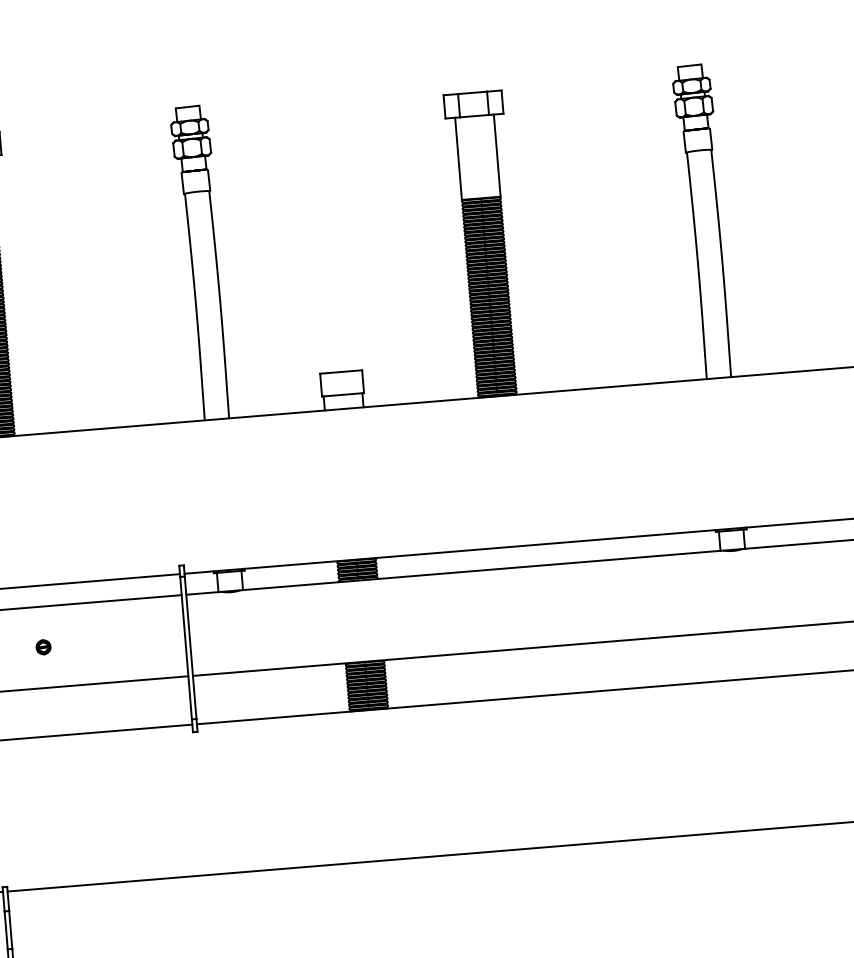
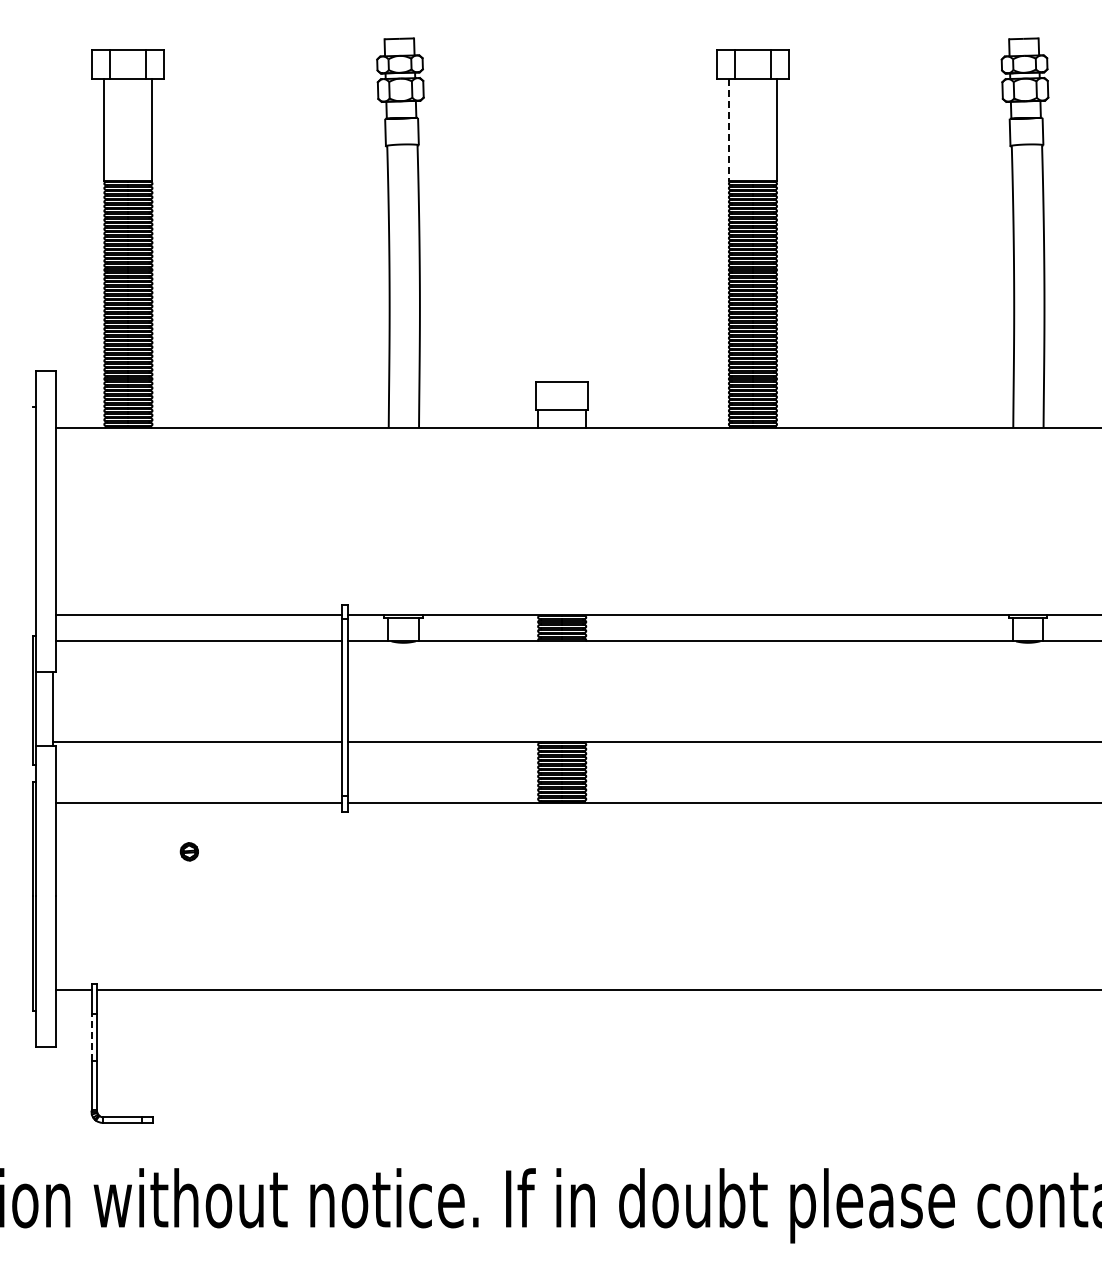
line: (458, 158) -> (728, 130), solid -> dashed
part: (42, 647) -> (188, 851), moved
line: (6, 930) -> (91, 1037), solid -> dashed

